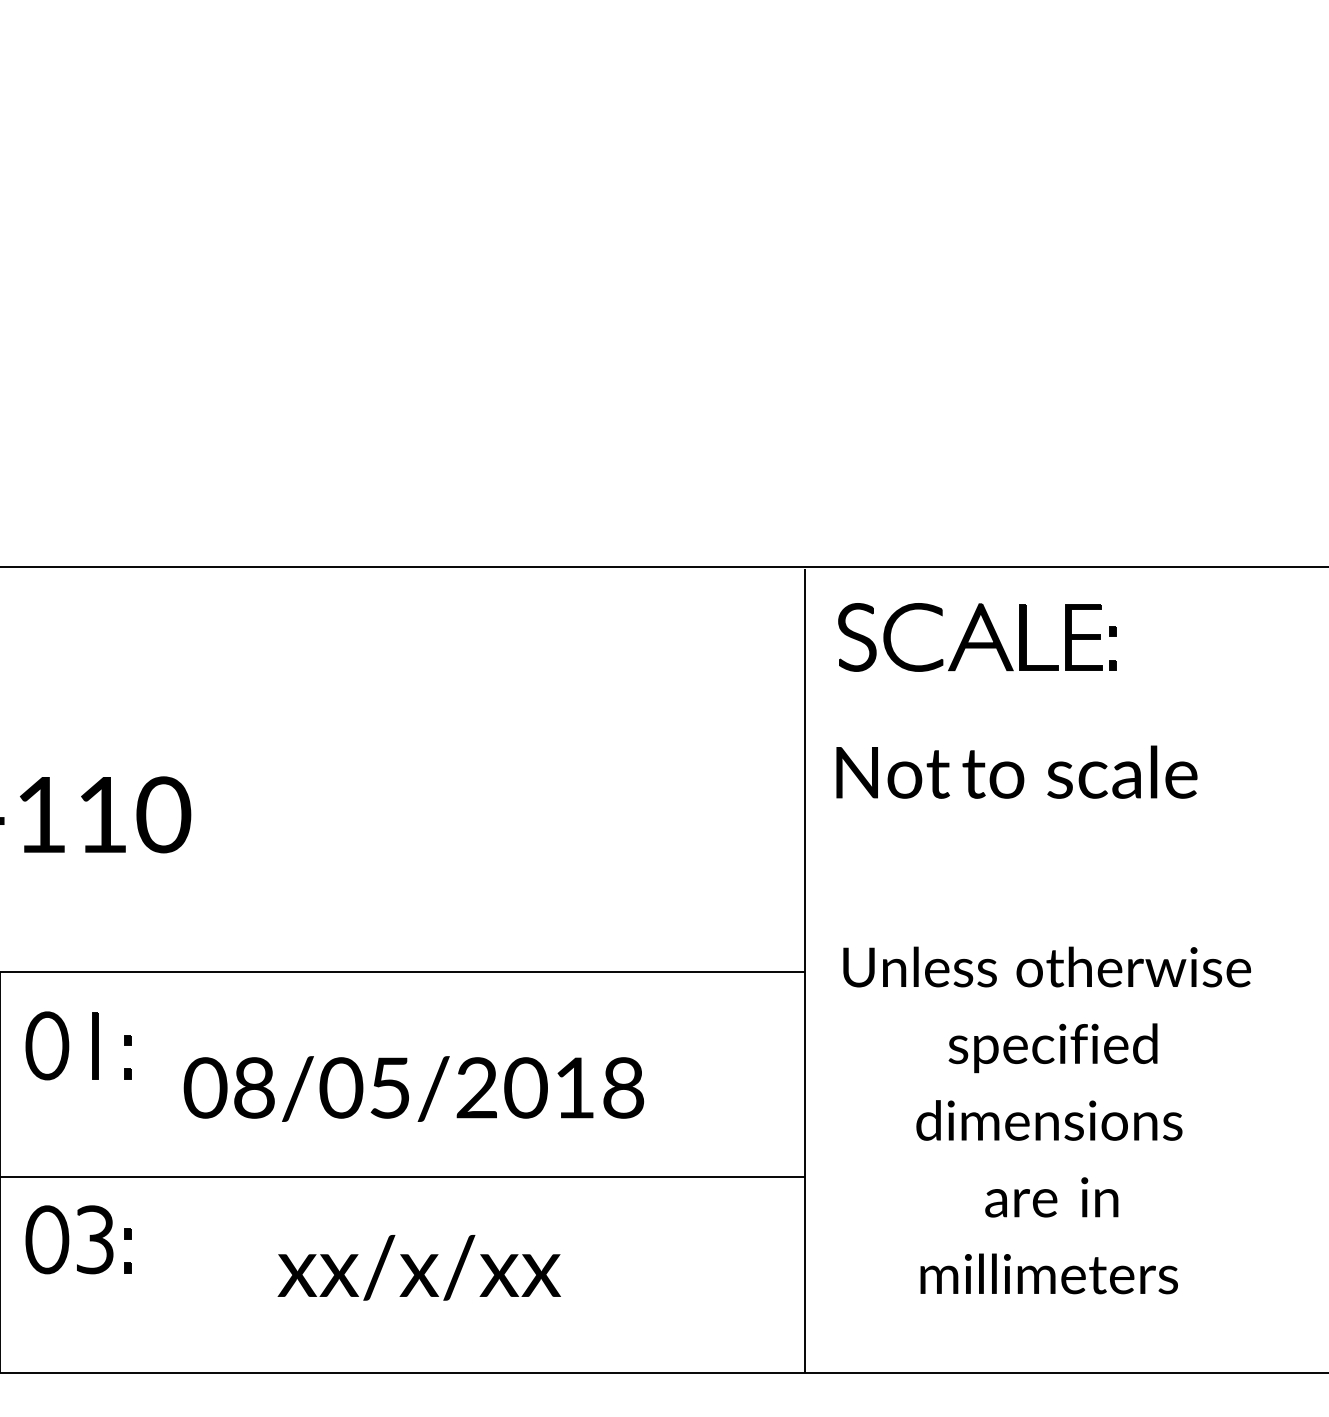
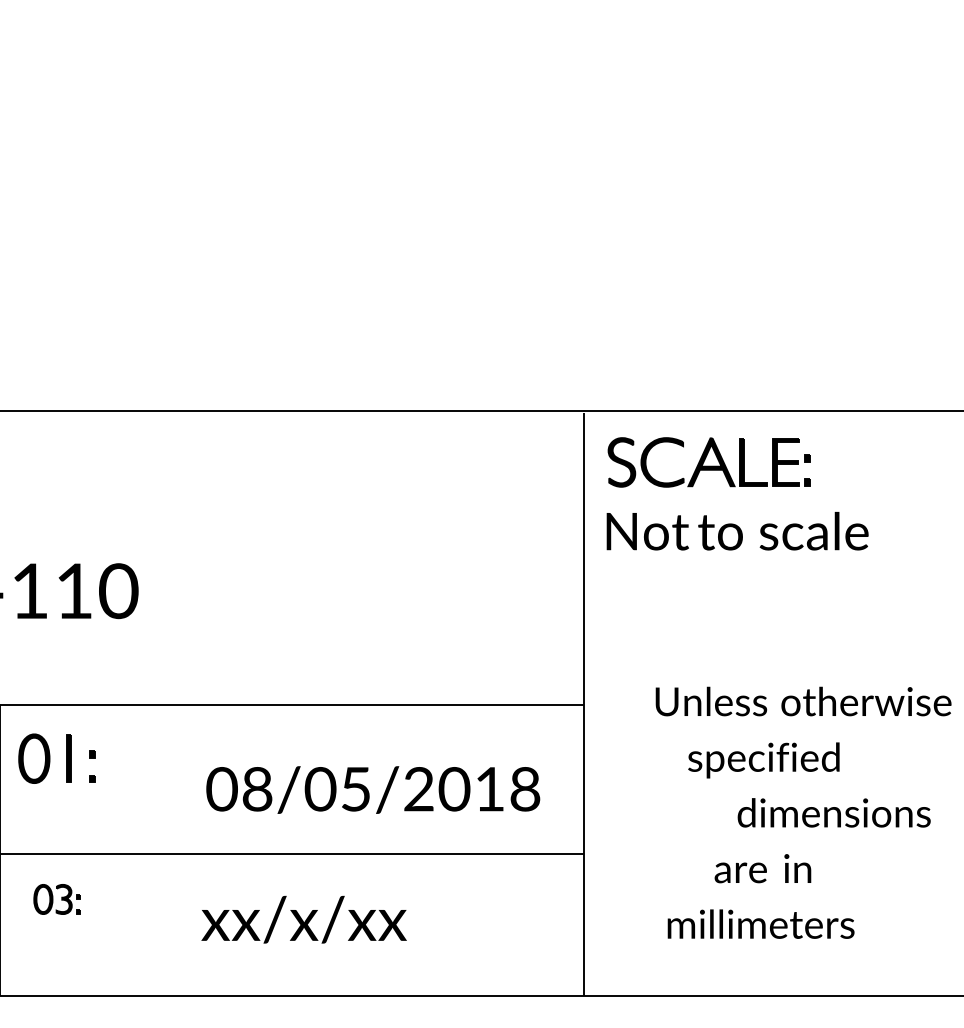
text: (1016, 772) -> (737, 531), moved
text: (1047, 966) -> (803, 701), moved
text: (414, 1088) -> (373, 789), moved
text: (1048, 1119) -> (833, 812), moved
part: (77, 1239) -> (56, 899), size x0.6

